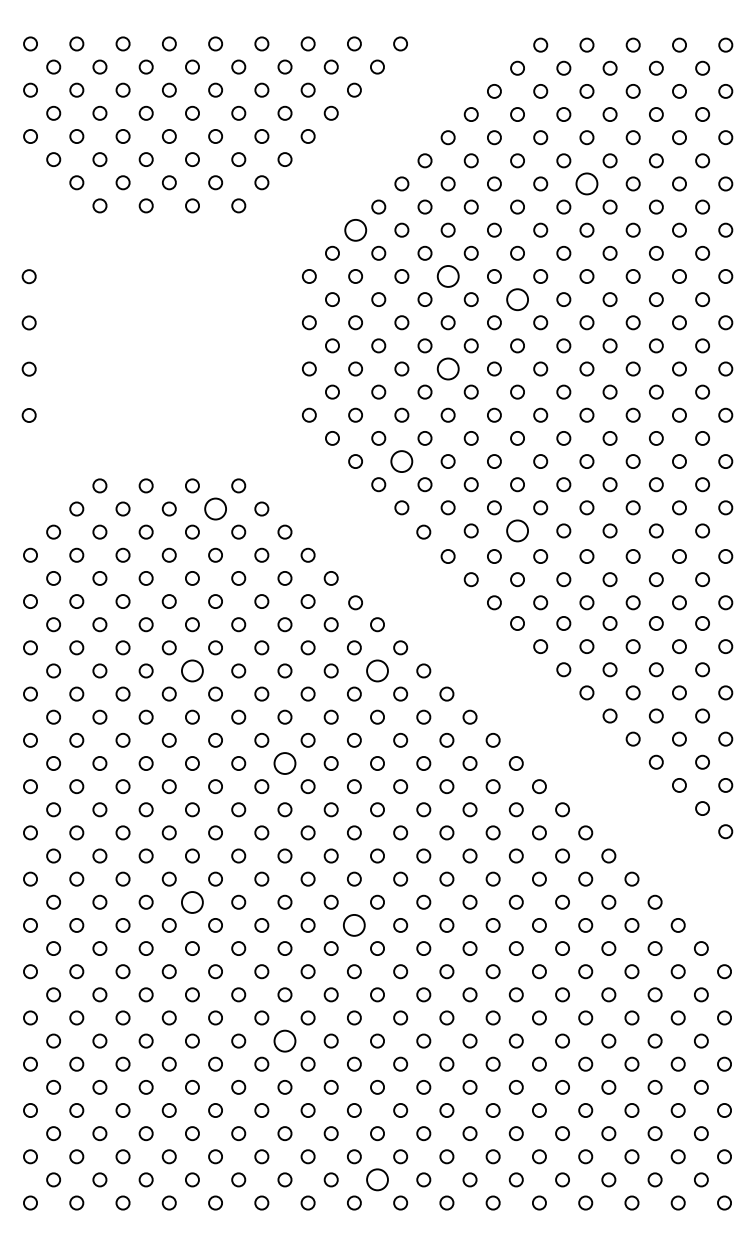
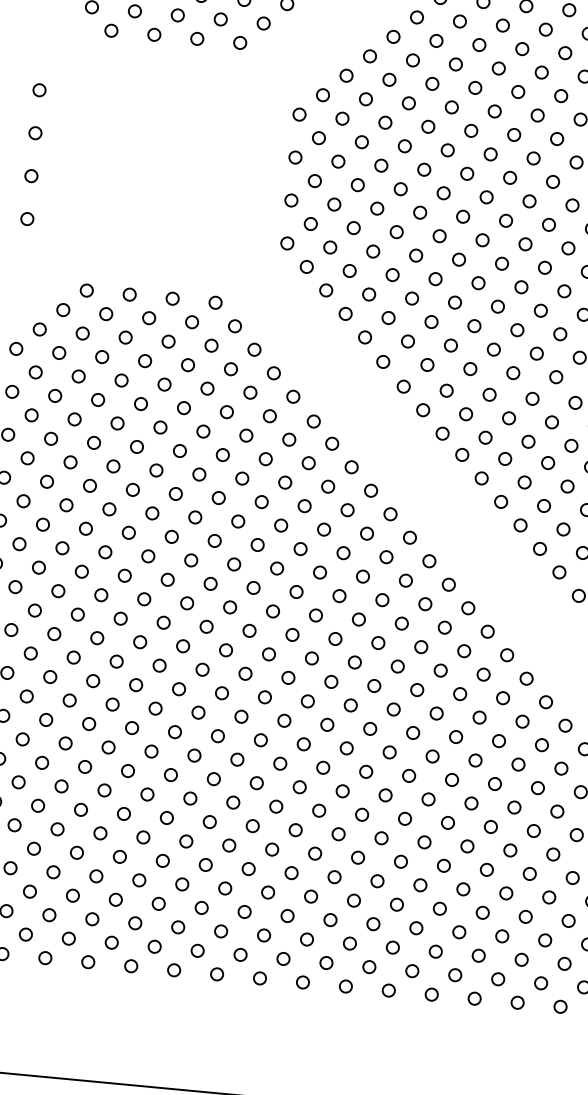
circle: (586, 183) -> (564, 52), size x0.62
circle: (355, 229) -> (346, 75), size x0.62
circle: (447, 276) -> (427, 126), size x0.62
circle: (517, 299) -> (490, 154), size x0.62
circle: (447, 368) -> (419, 212), size x0.62
circle: (401, 461) -> (368, 294), size x0.62
circle: (215, 508) -> (192, 321), size x0.62
circle: (517, 530) -> (470, 368), size x0.62
circle: (192, 670) -> (156, 470), size x0.62
circle: (377, 670) -> (328, 486), size x0.62
circle: (284, 763) -> (233, 564), size x0.62
circle: (192, 901) -> (136, 684), size x0.62
circle: (354, 925) -> (284, 720), size x0.62
circle: (284, 1040) -> (209, 821), size x0.62
circle: (377, 1179) -> (283, 958), size x0.62

